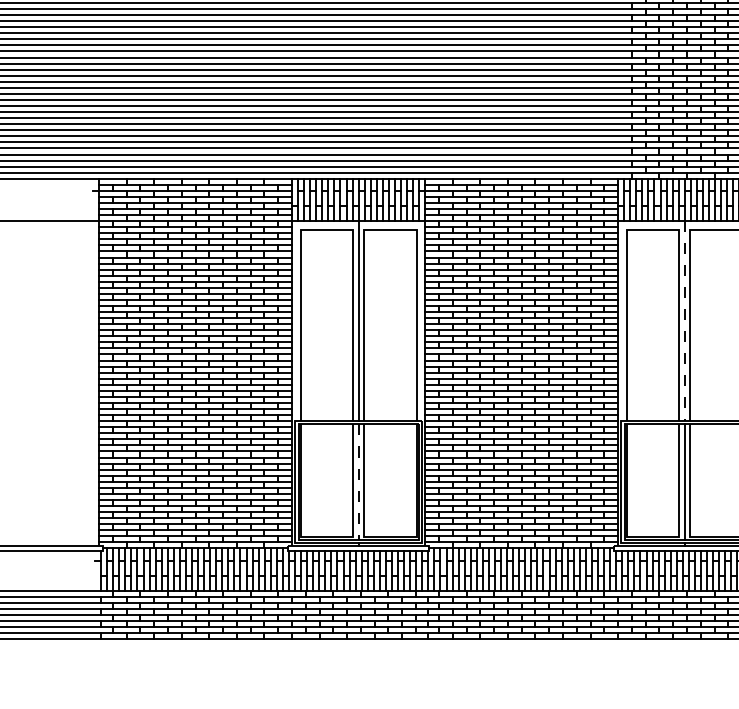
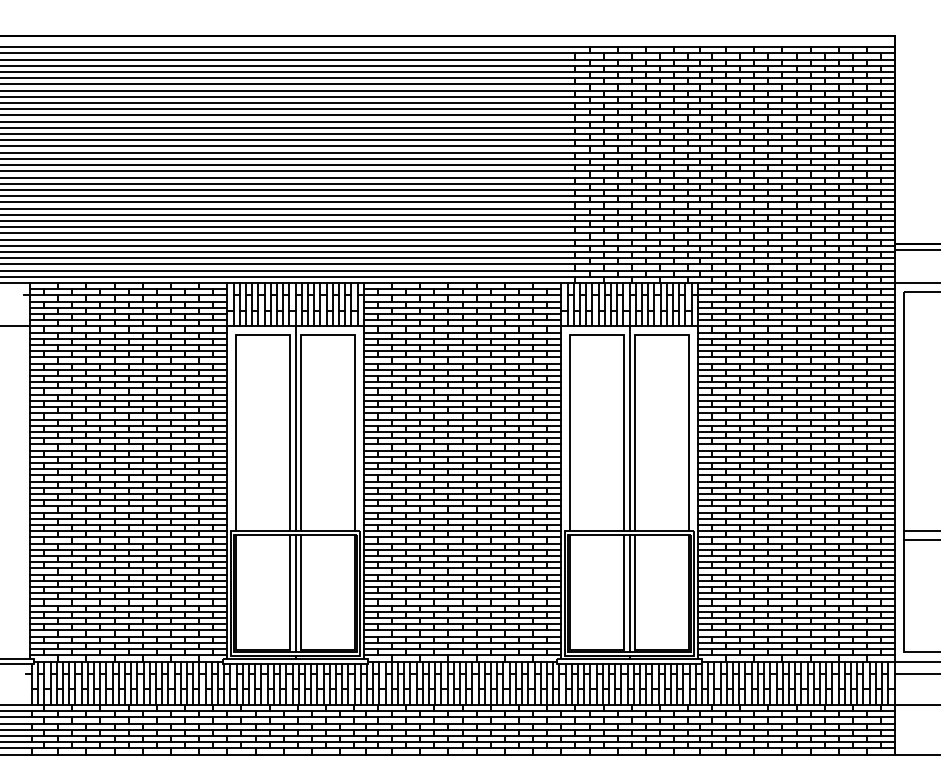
line: (684, 321) -> (629, 429), dashed -> solid
line: (358, 481) -> (295, 593), dashed -> solid

